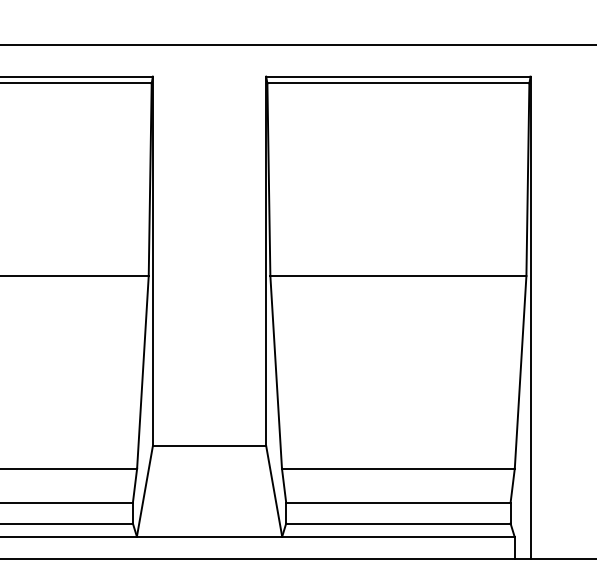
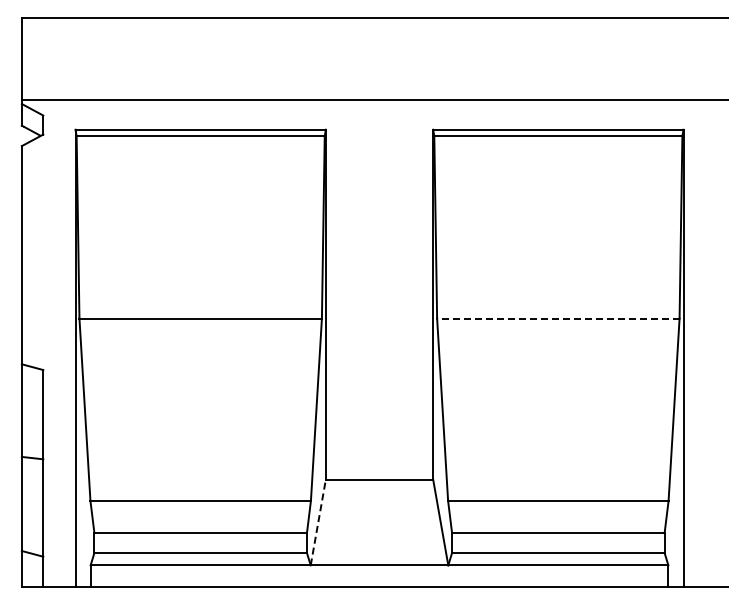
line: (397, 275) -> (557, 318), solid -> dashed
line: (145, 491) -> (318, 522), solid -> dashed

